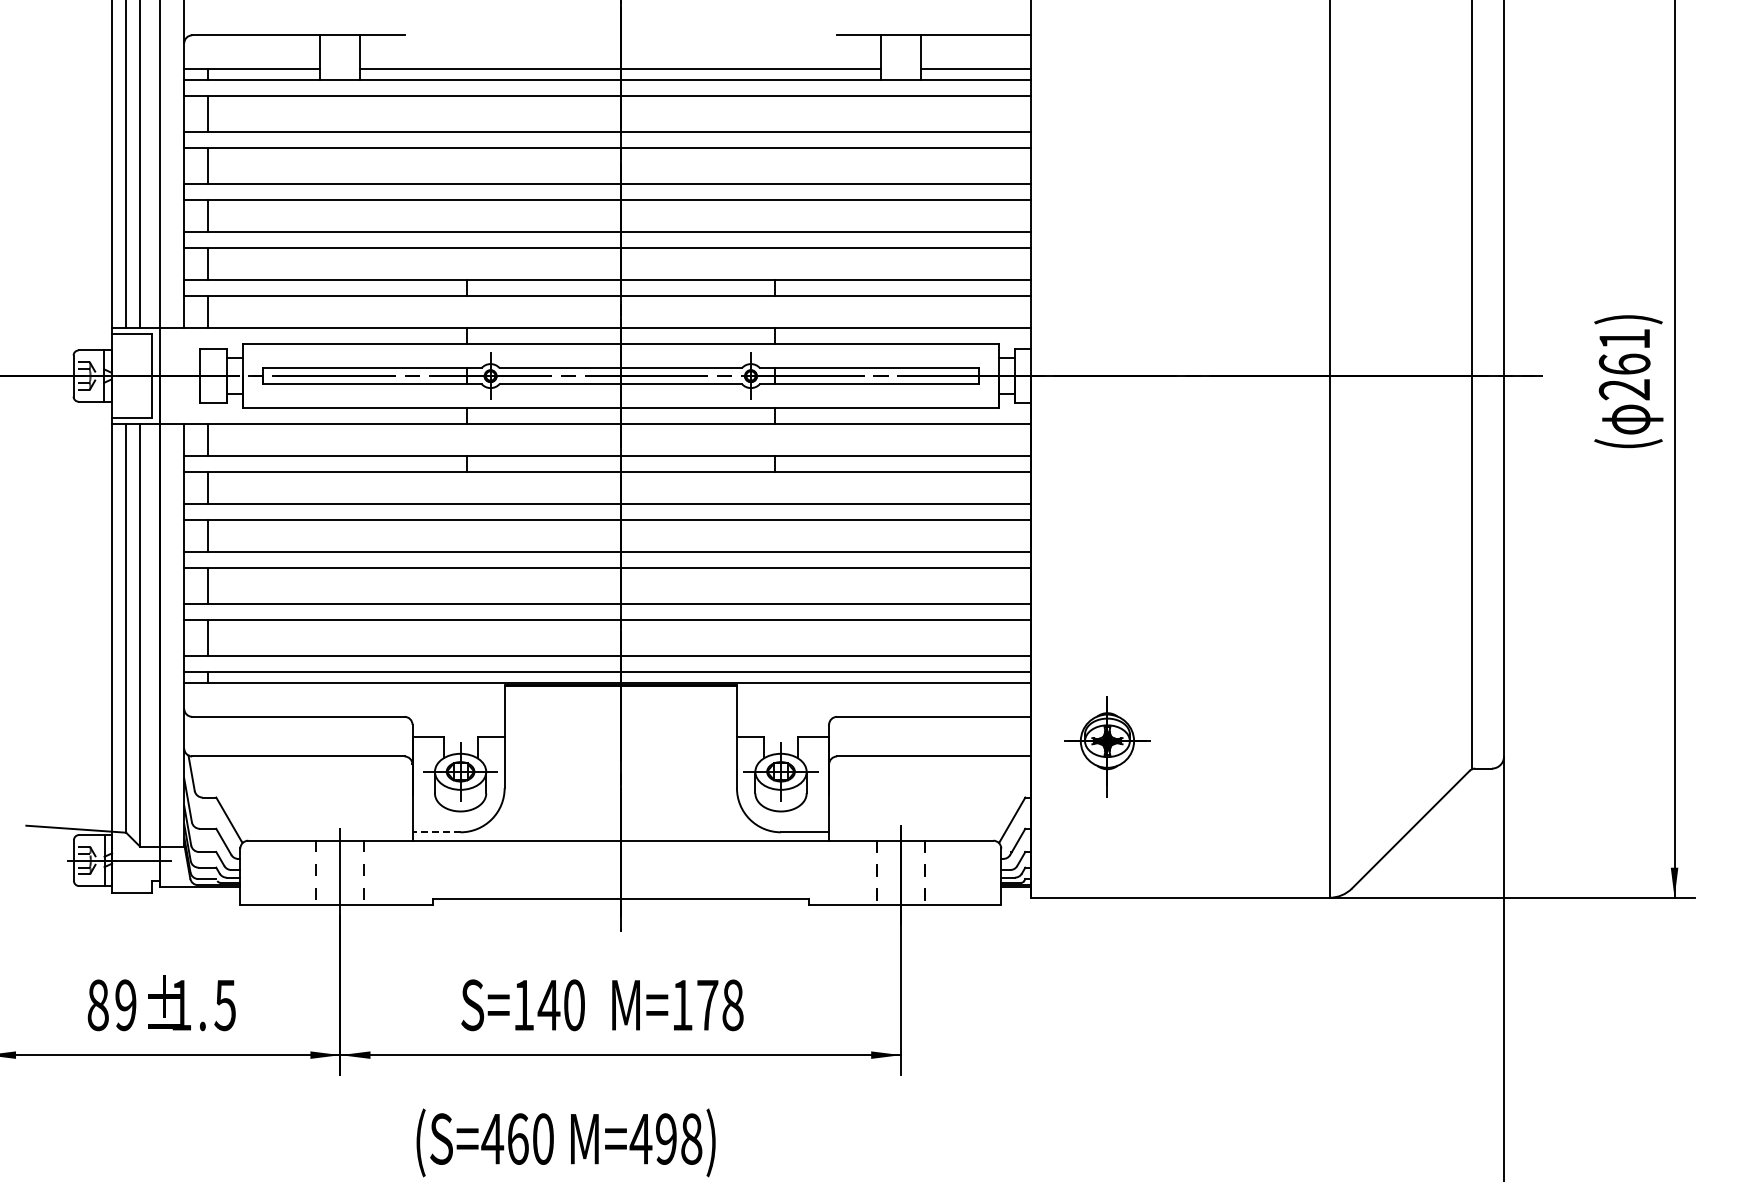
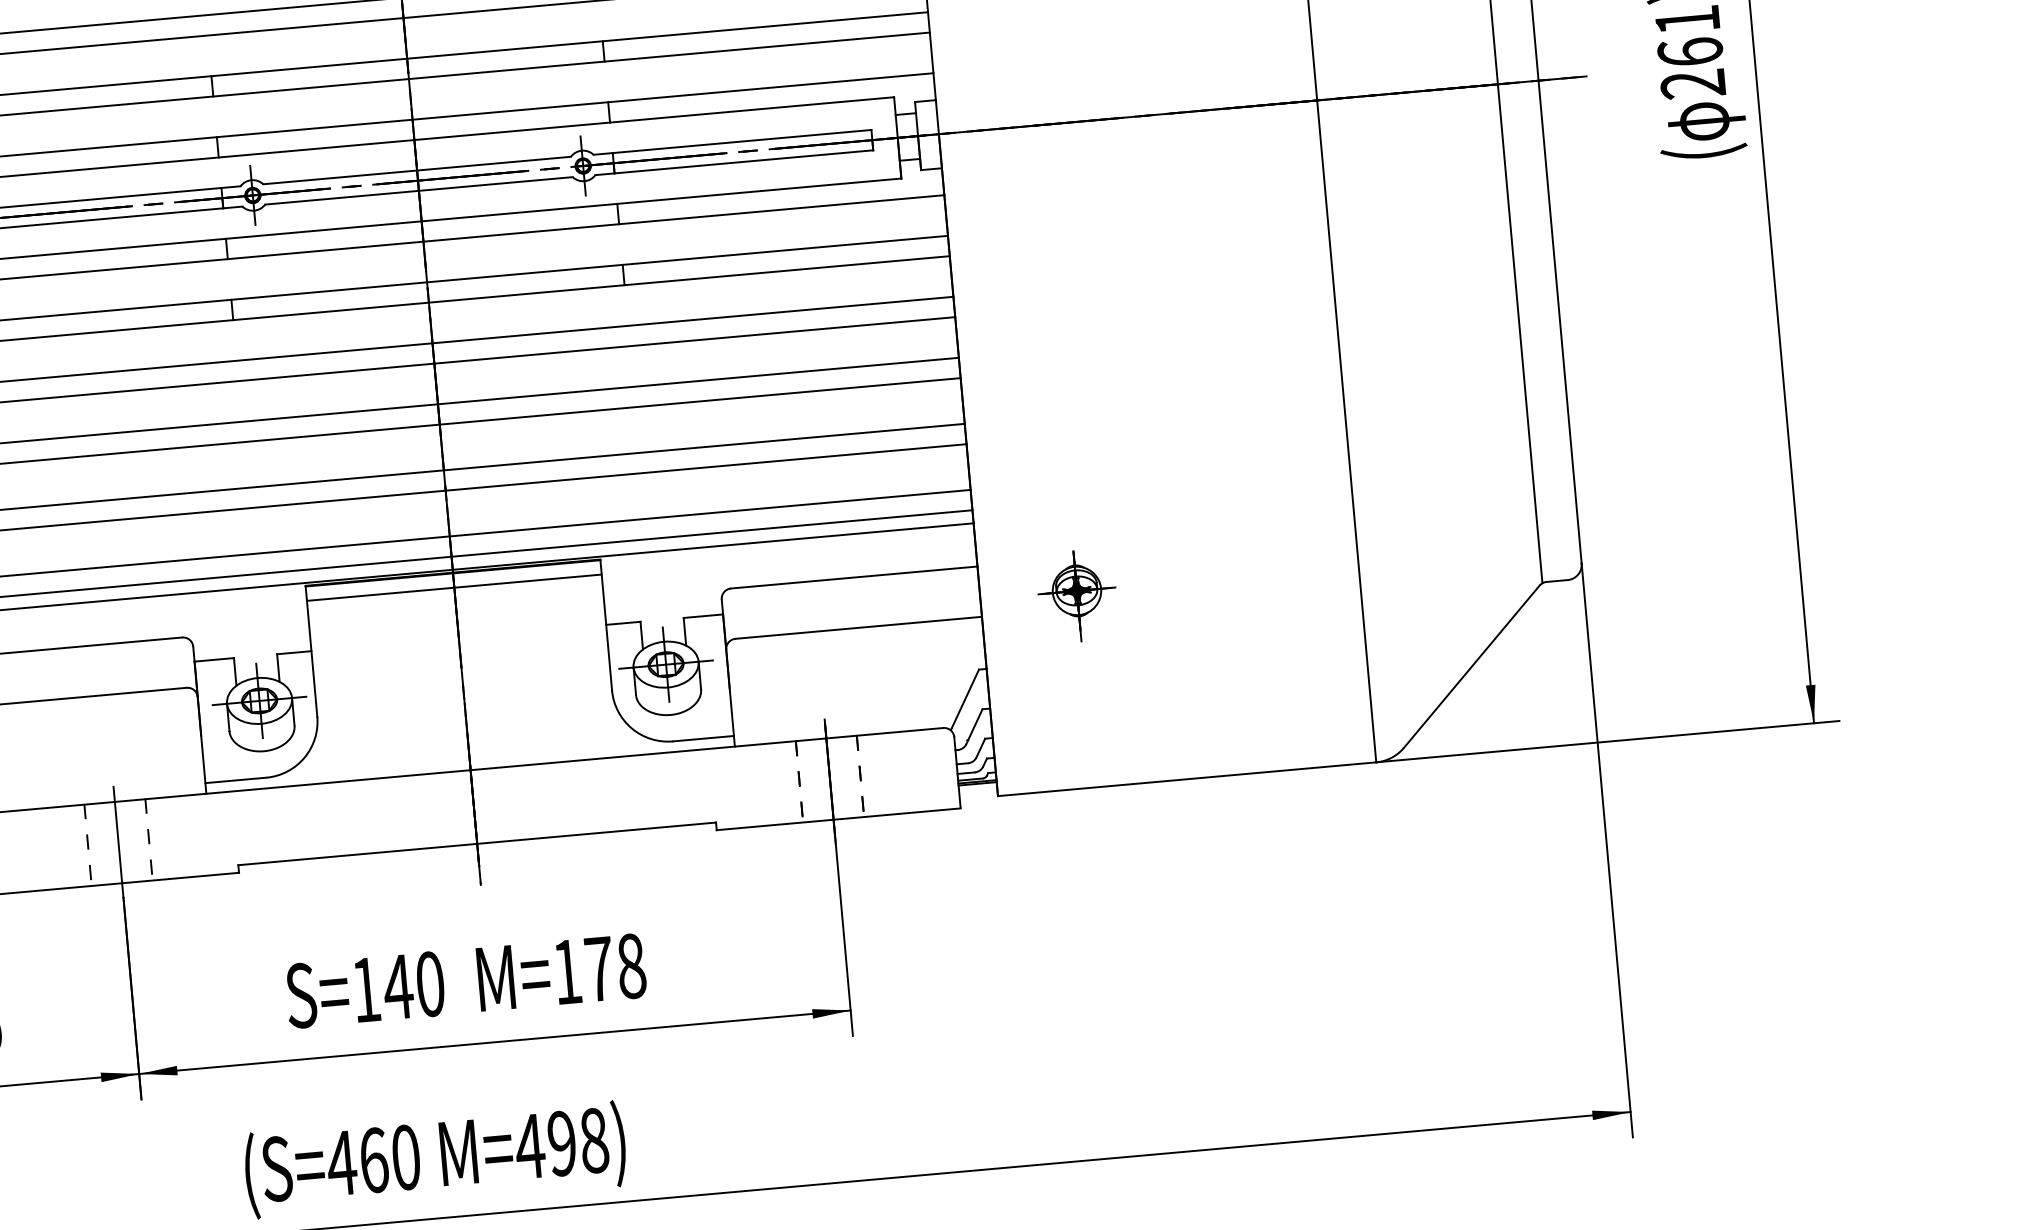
line: (620, 696) -> (453, 587), added
part: (1107, 746) -> (1077, 595), size x0.71
line: (436, 832) -> (235, 780), dashed -> solid

